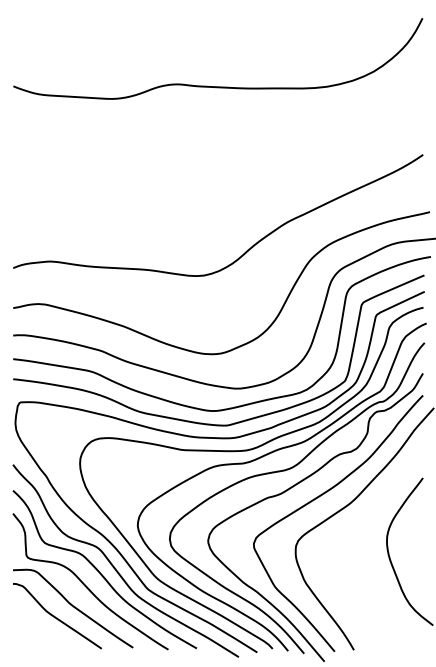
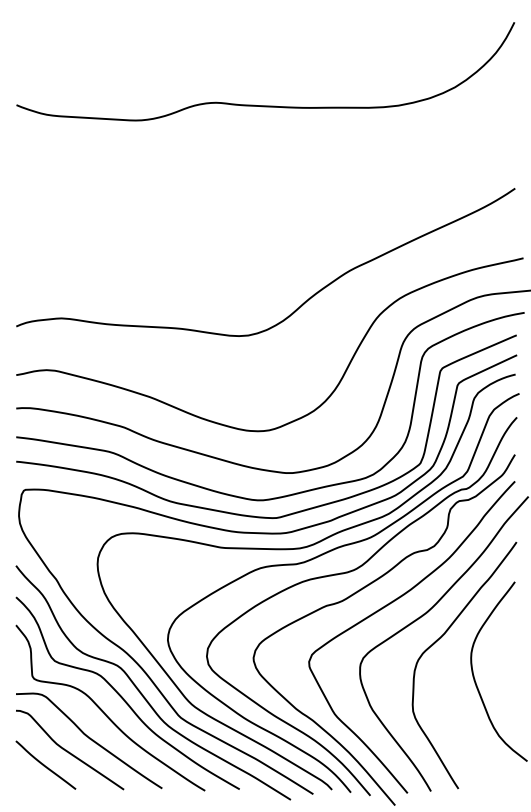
curve: (361, 525) -> (440, 639), added
curve: (37, 628) -> (45, 765), added

